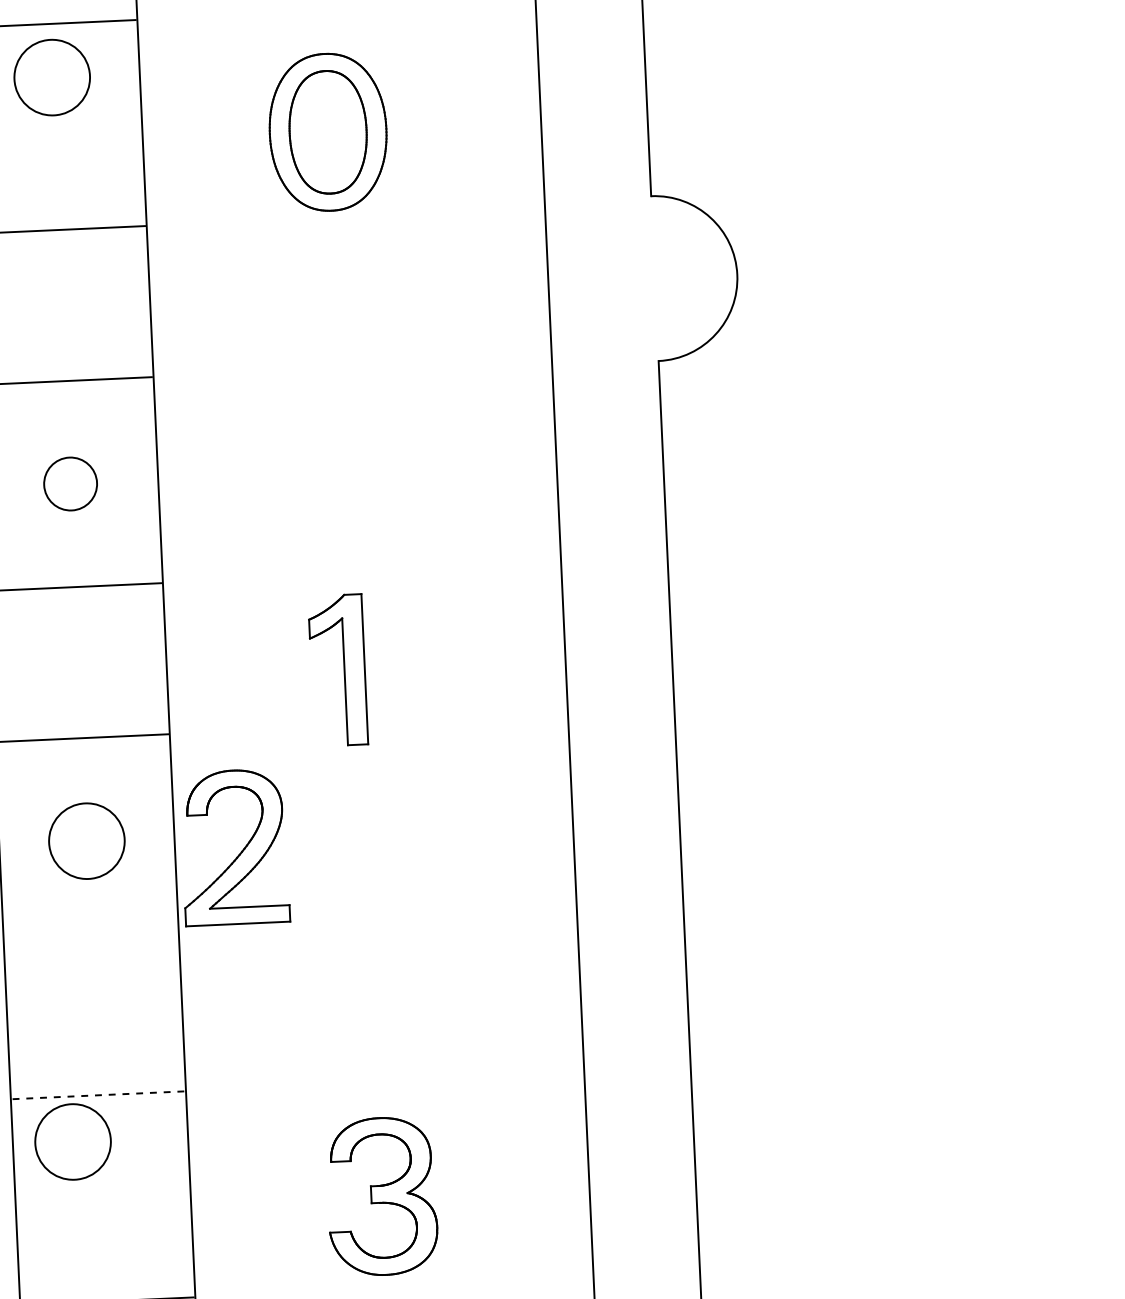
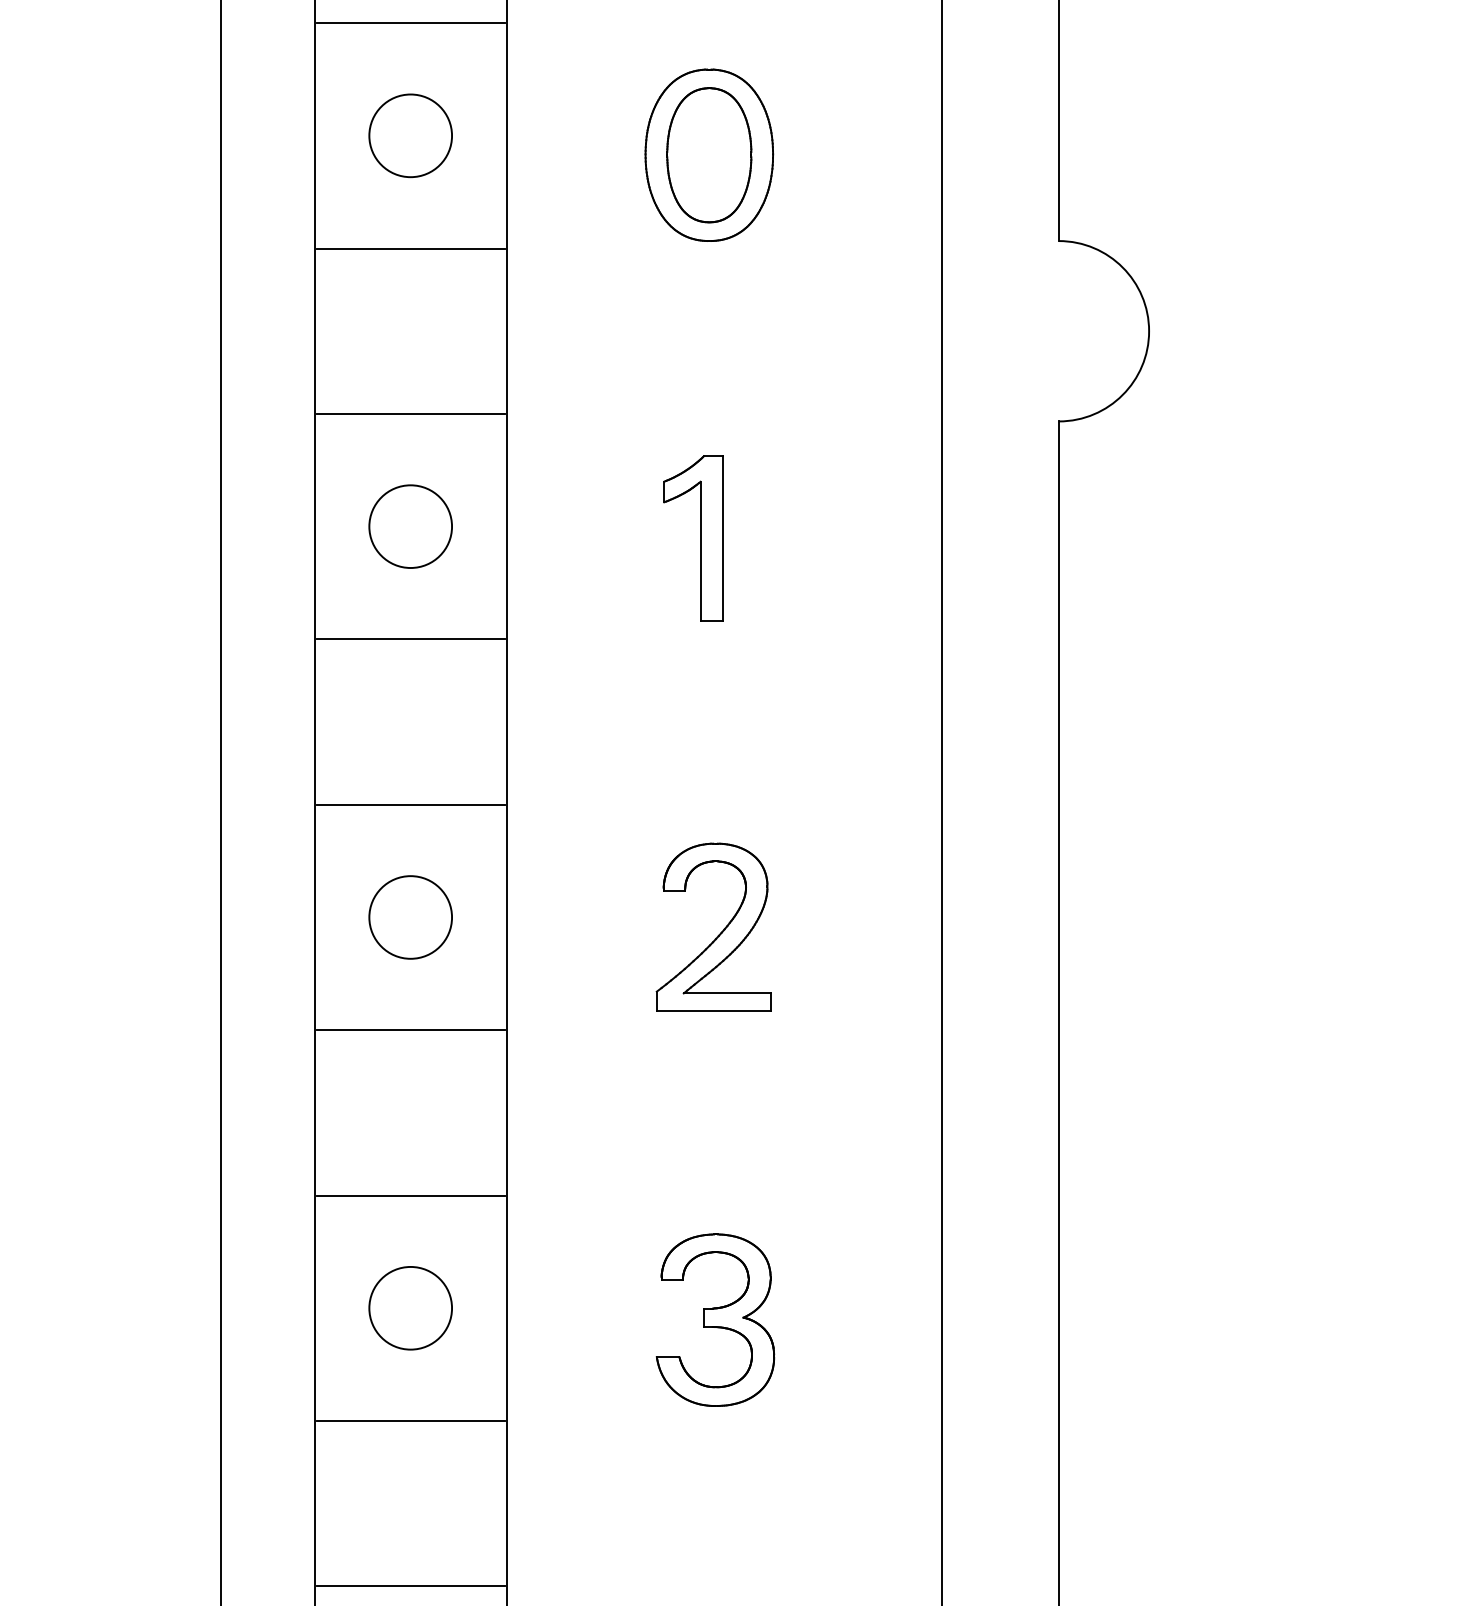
circle: (52, 77) -> (410, 135), moved
circle: (70, 483) -> (410, 526), size x1.43
part: (344, 670) -> (700, 538), moved
part: (241, 851) -> (720, 932), moved
line: (91, 944) -> (410, 1030), added
line: (98, 1095) -> (410, 1195), dashed -> solid
circle: (72, 1142) -> (410, 1308), moved

